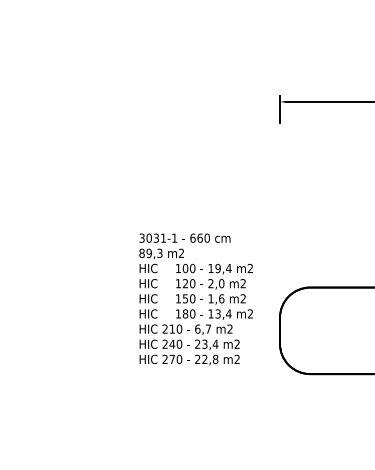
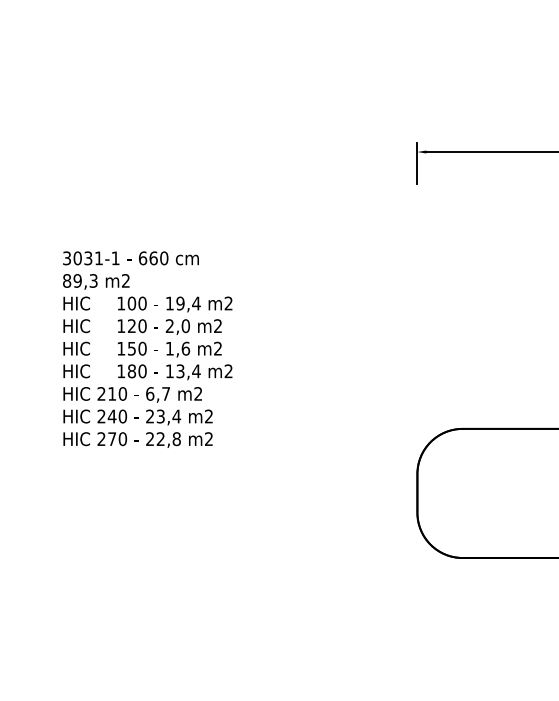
text: (195, 299) -> (146, 349), moved

